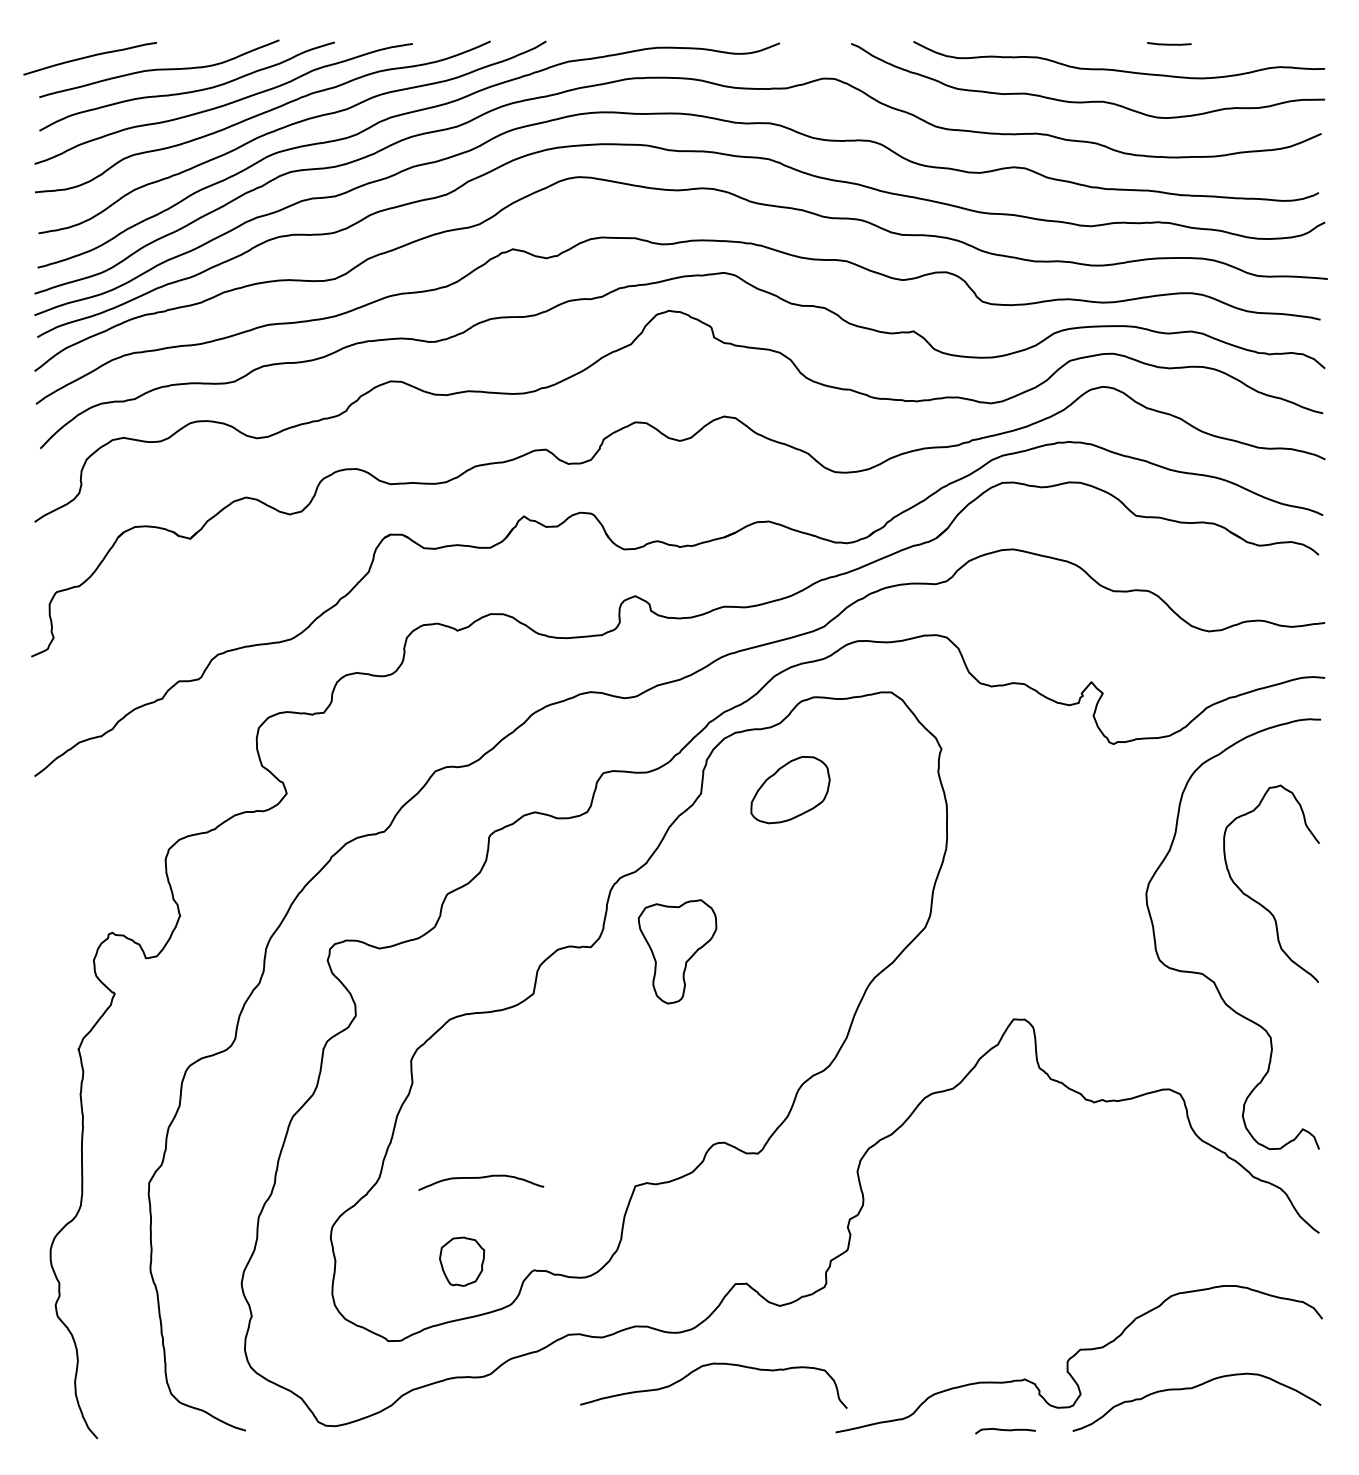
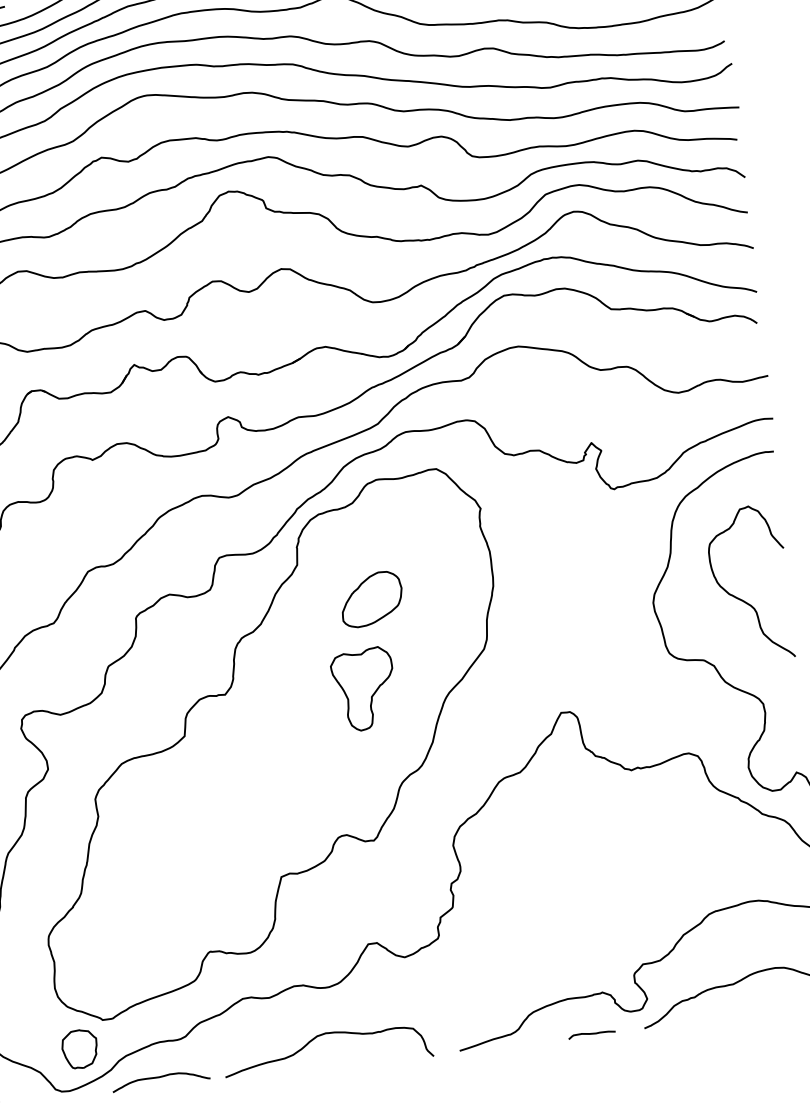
part: (790, 790) -> (371, 599), moved
part: (677, 951) -> (364, 689), moved
curve: (481, 1178) -> (160, 1077), moved
part: (462, 1261) -> (80, 1049), moved
curve: (710, 1365) -> (323, 1035), moved

